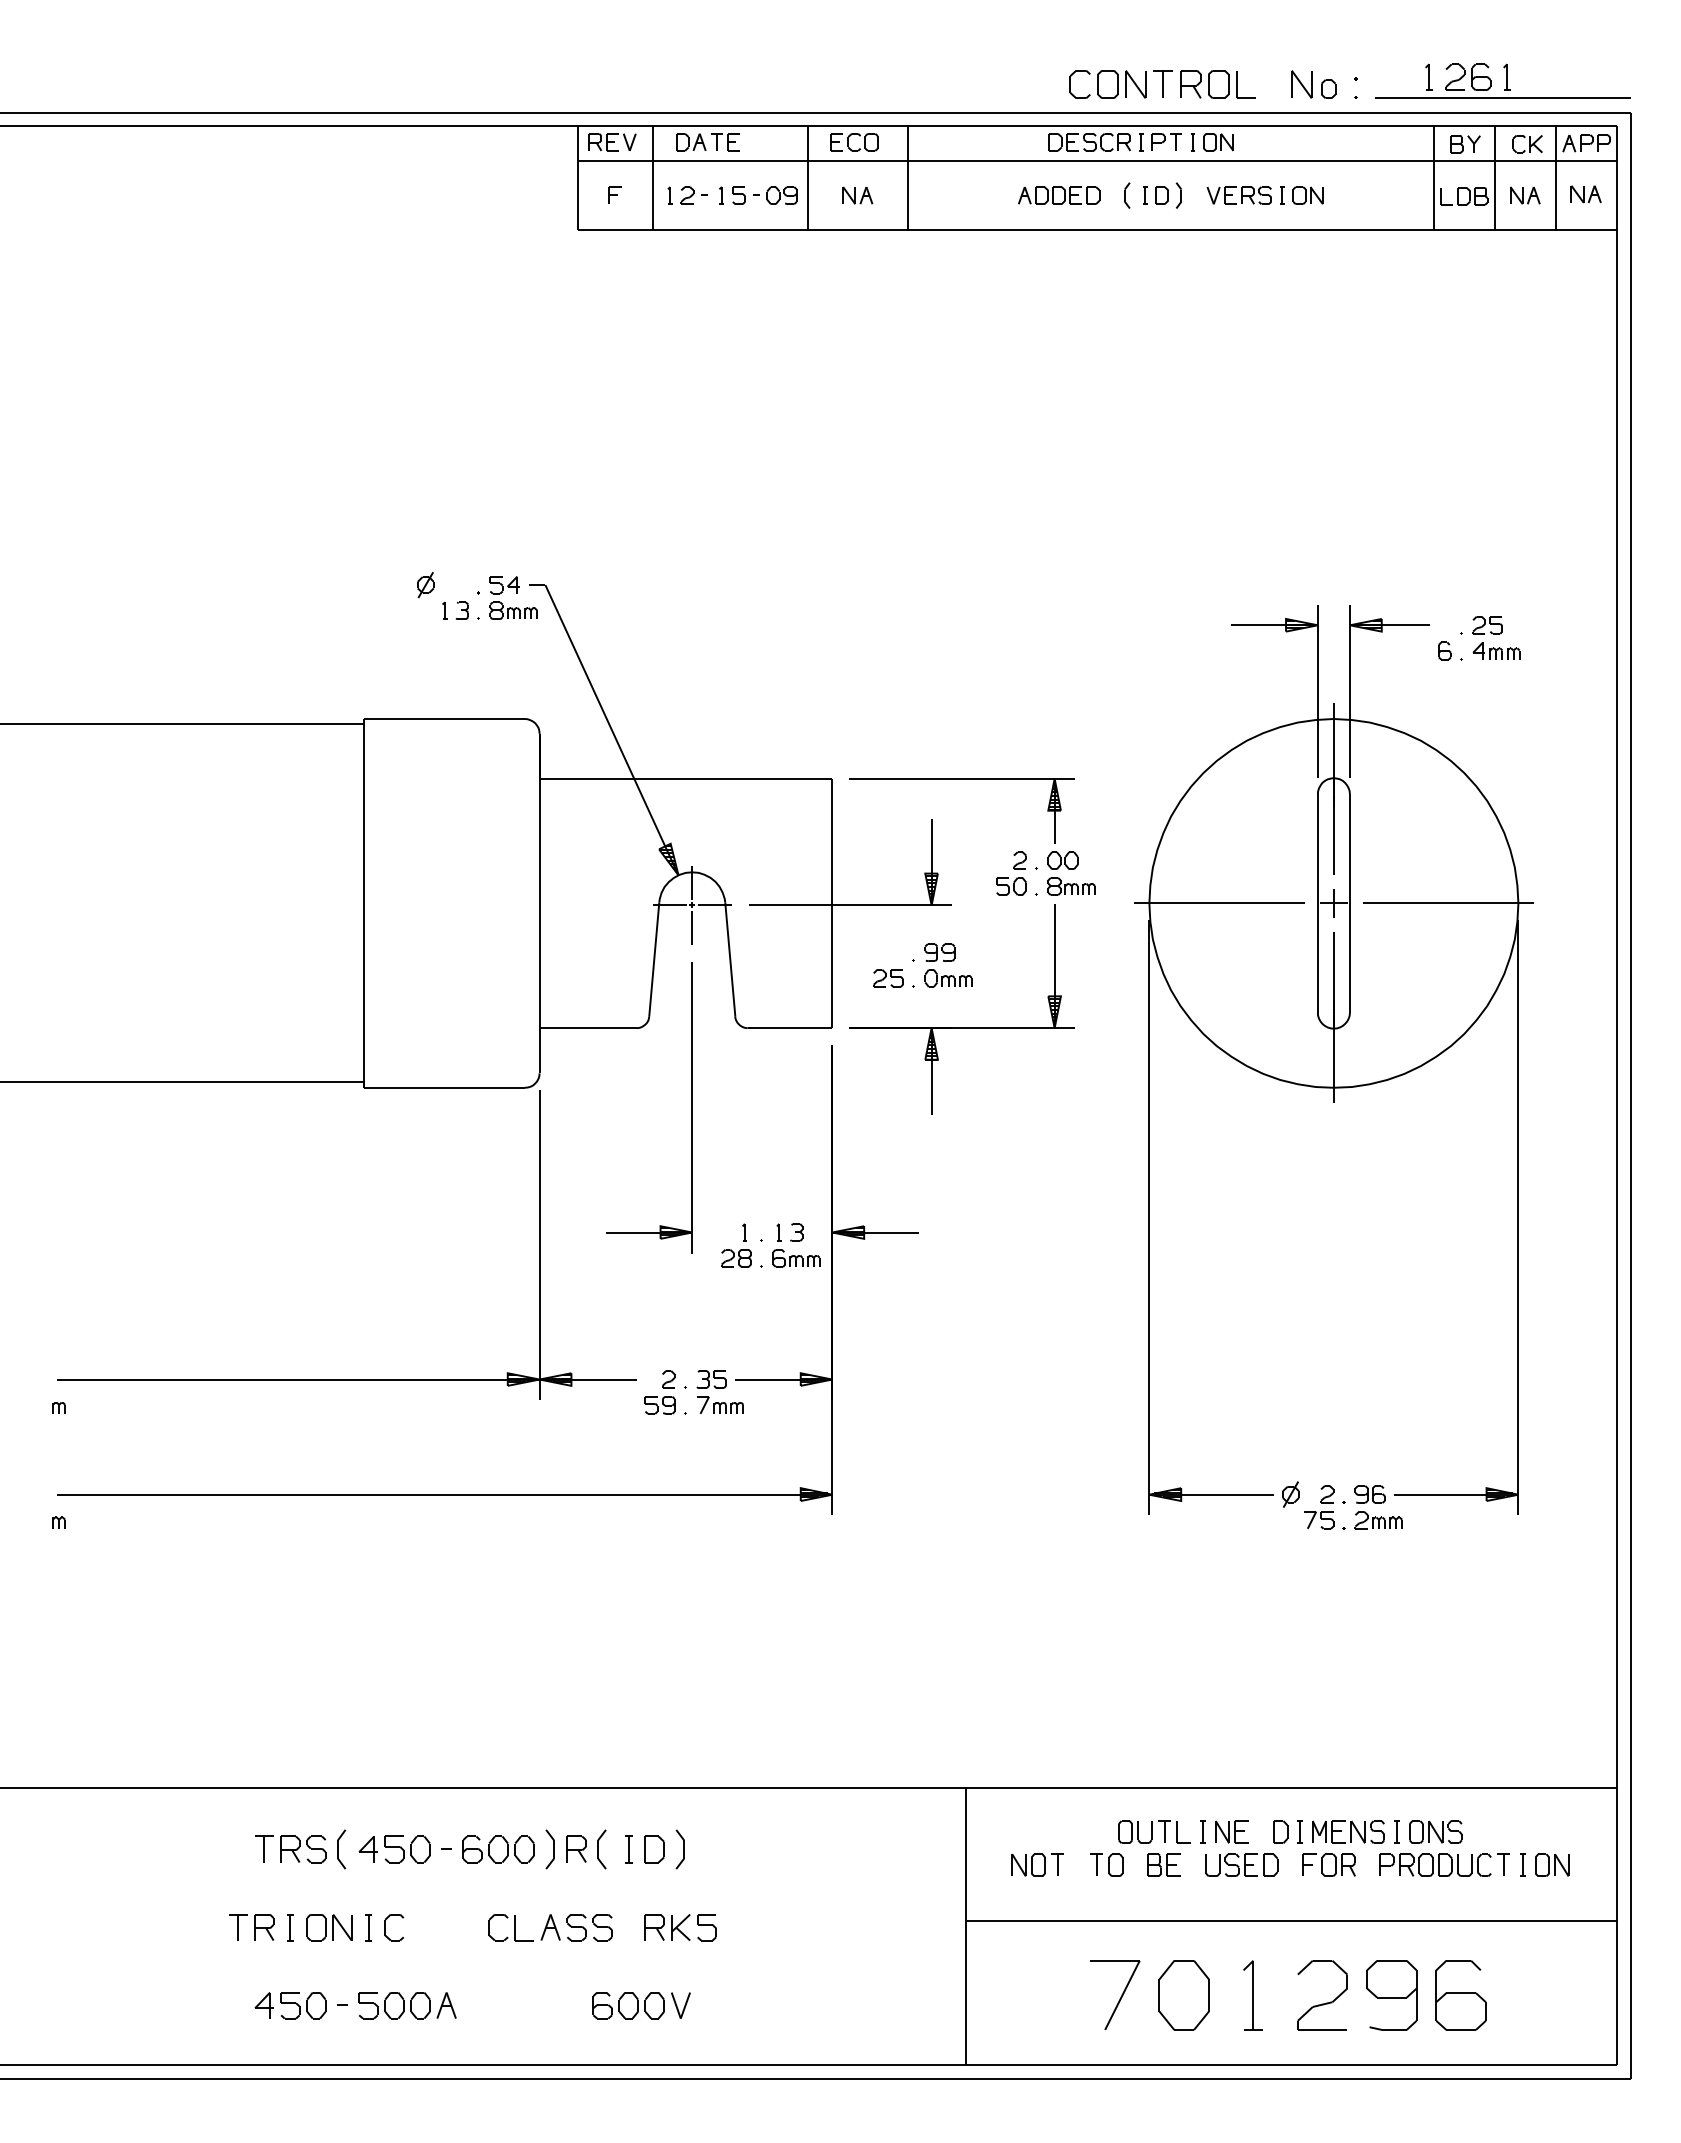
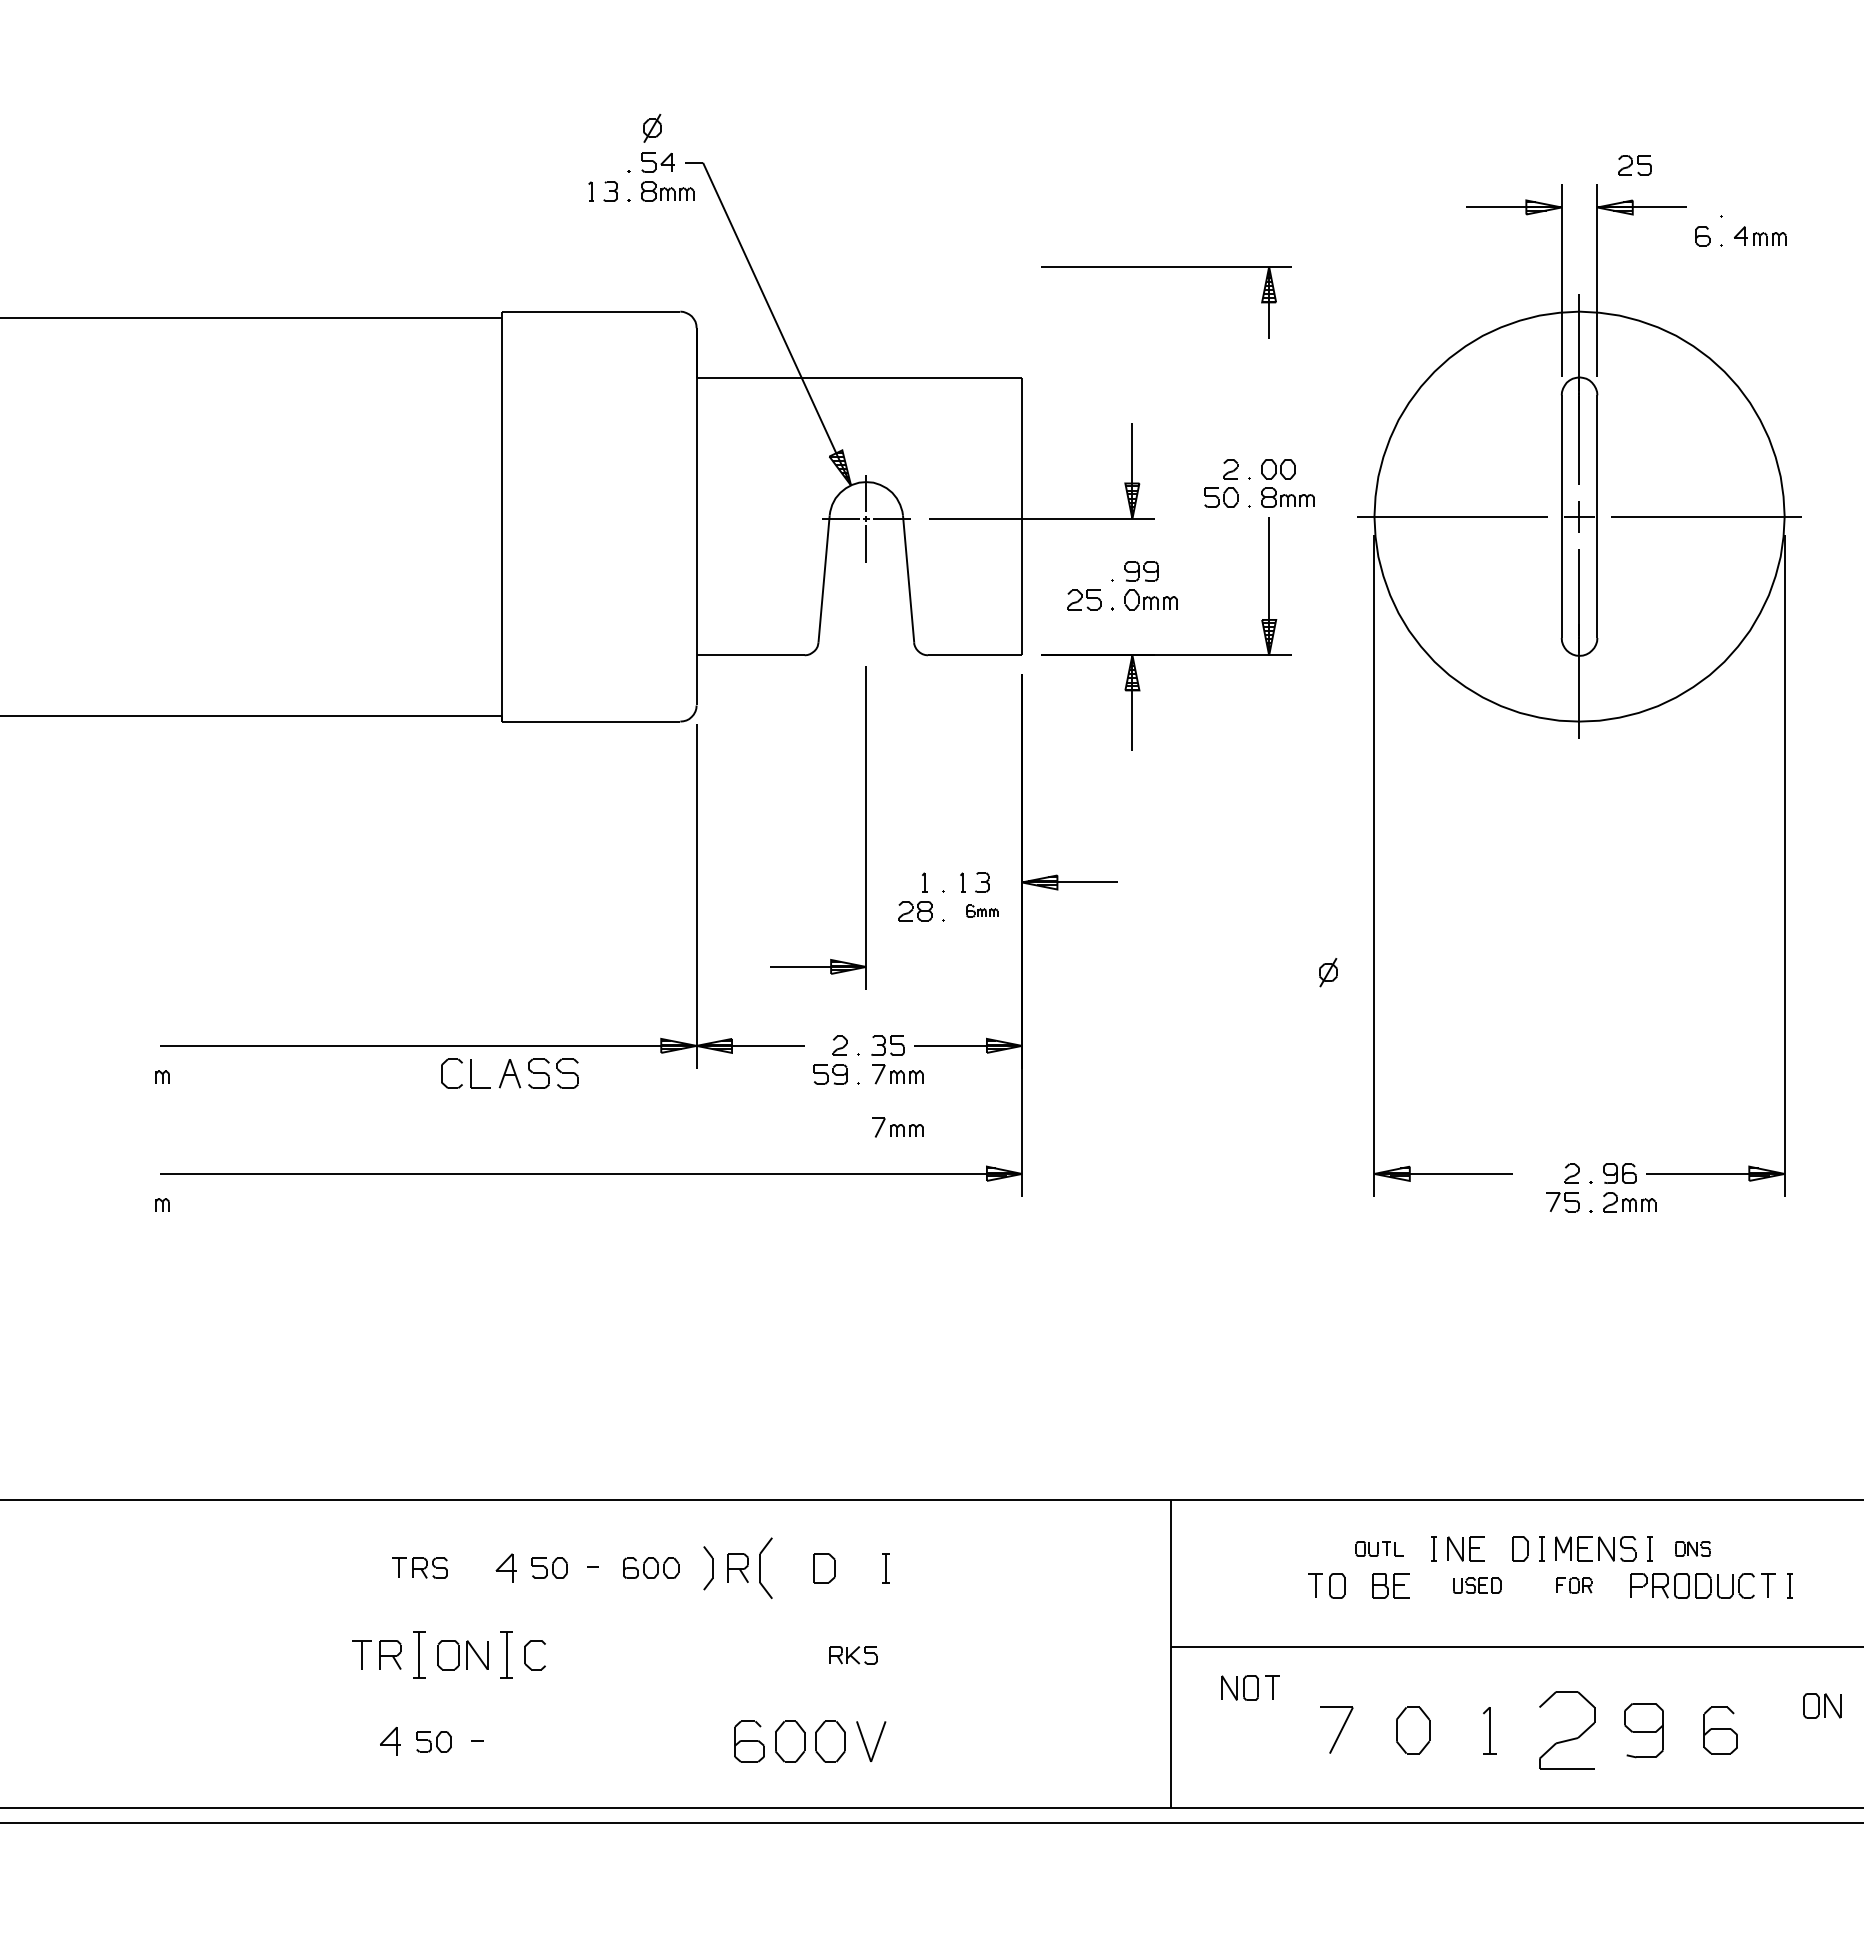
part: (425, 585) -> (652, 128), moved
part: (1487, 625) -> (1634, 165), moved
part: (961, 779) -> (1165, 267), moved
part: (691, 1107) -> (865, 827), moved
part: (796, 1258) -> (982, 911), size x0.6
part: (720, 1452) -> (897, 1127), added
part: (1290, 1494) -> (1327, 972), moved
part: (1154, 1831) -> (1380, 1548), size x0.6
part: (1435, 1831) -> (1692, 1548), size x0.6
part: (290, 1849) -> (419, 1568), size x0.7
part: (341, 1849) -> (476, 1568), removed
part: (407, 1849) -> (549, 1568), size x0.7
part: (498, 1849) -> (650, 1568), size x0.7
part: (601, 1849) -> (765, 1568), size x1.4
part: (628, 1849) -> (885, 1568), moved
part: (679, 1849) -> (852, 1568), removed
part: (1037, 1864) -> (1250, 1687), moved
part: (1241, 1864) -> (1476, 1584), size x0.6
part: (1328, 1864) -> (1573, 1584), size x0.6
part: (1552, 1864) -> (1822, 1705), moved
part: (290, 1927) -> (419, 1655), size x1.6
part: (368, 1927) -> (506, 1655), size x1.6
part: (550, 1927) -> (509, 1073), moved
part: (680, 1927) -> (853, 1655), size x0.6
part: (1115, 1995) -> (1336, 1730), size x0.6
part: (1183, 1995) -> (1412, 1730), size x0.6
part: (1252, 1995) -> (1489, 1730), size x0.6
part: (1391, 1995) -> (1643, 1730), size x0.7
part: (1460, 1995) -> (1720, 1730), size x0.6
part: (303, 2005) -> (434, 1741), size x0.7
part: (407, 2005) -> (549, 1741), removed
part: (641, 2005) -> (809, 1741), size x1.4

